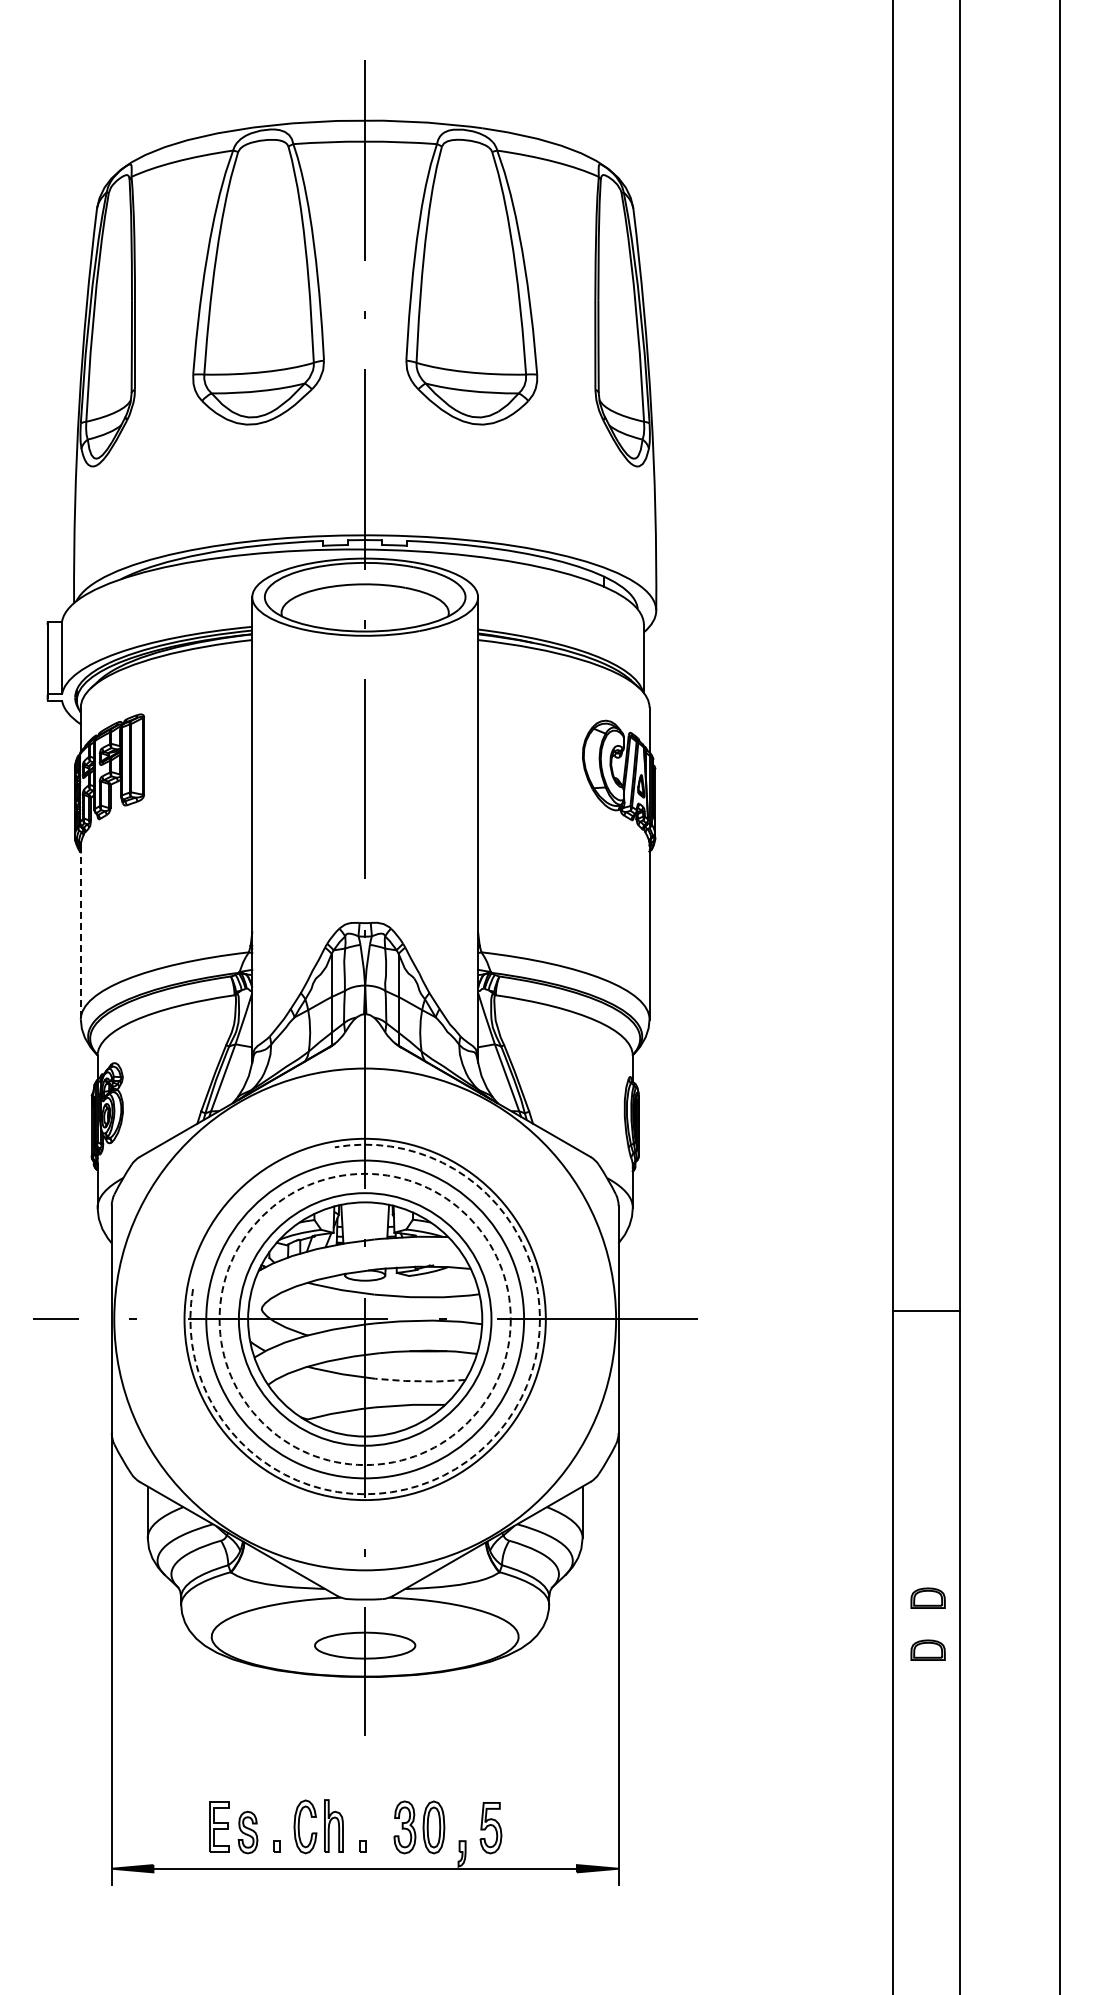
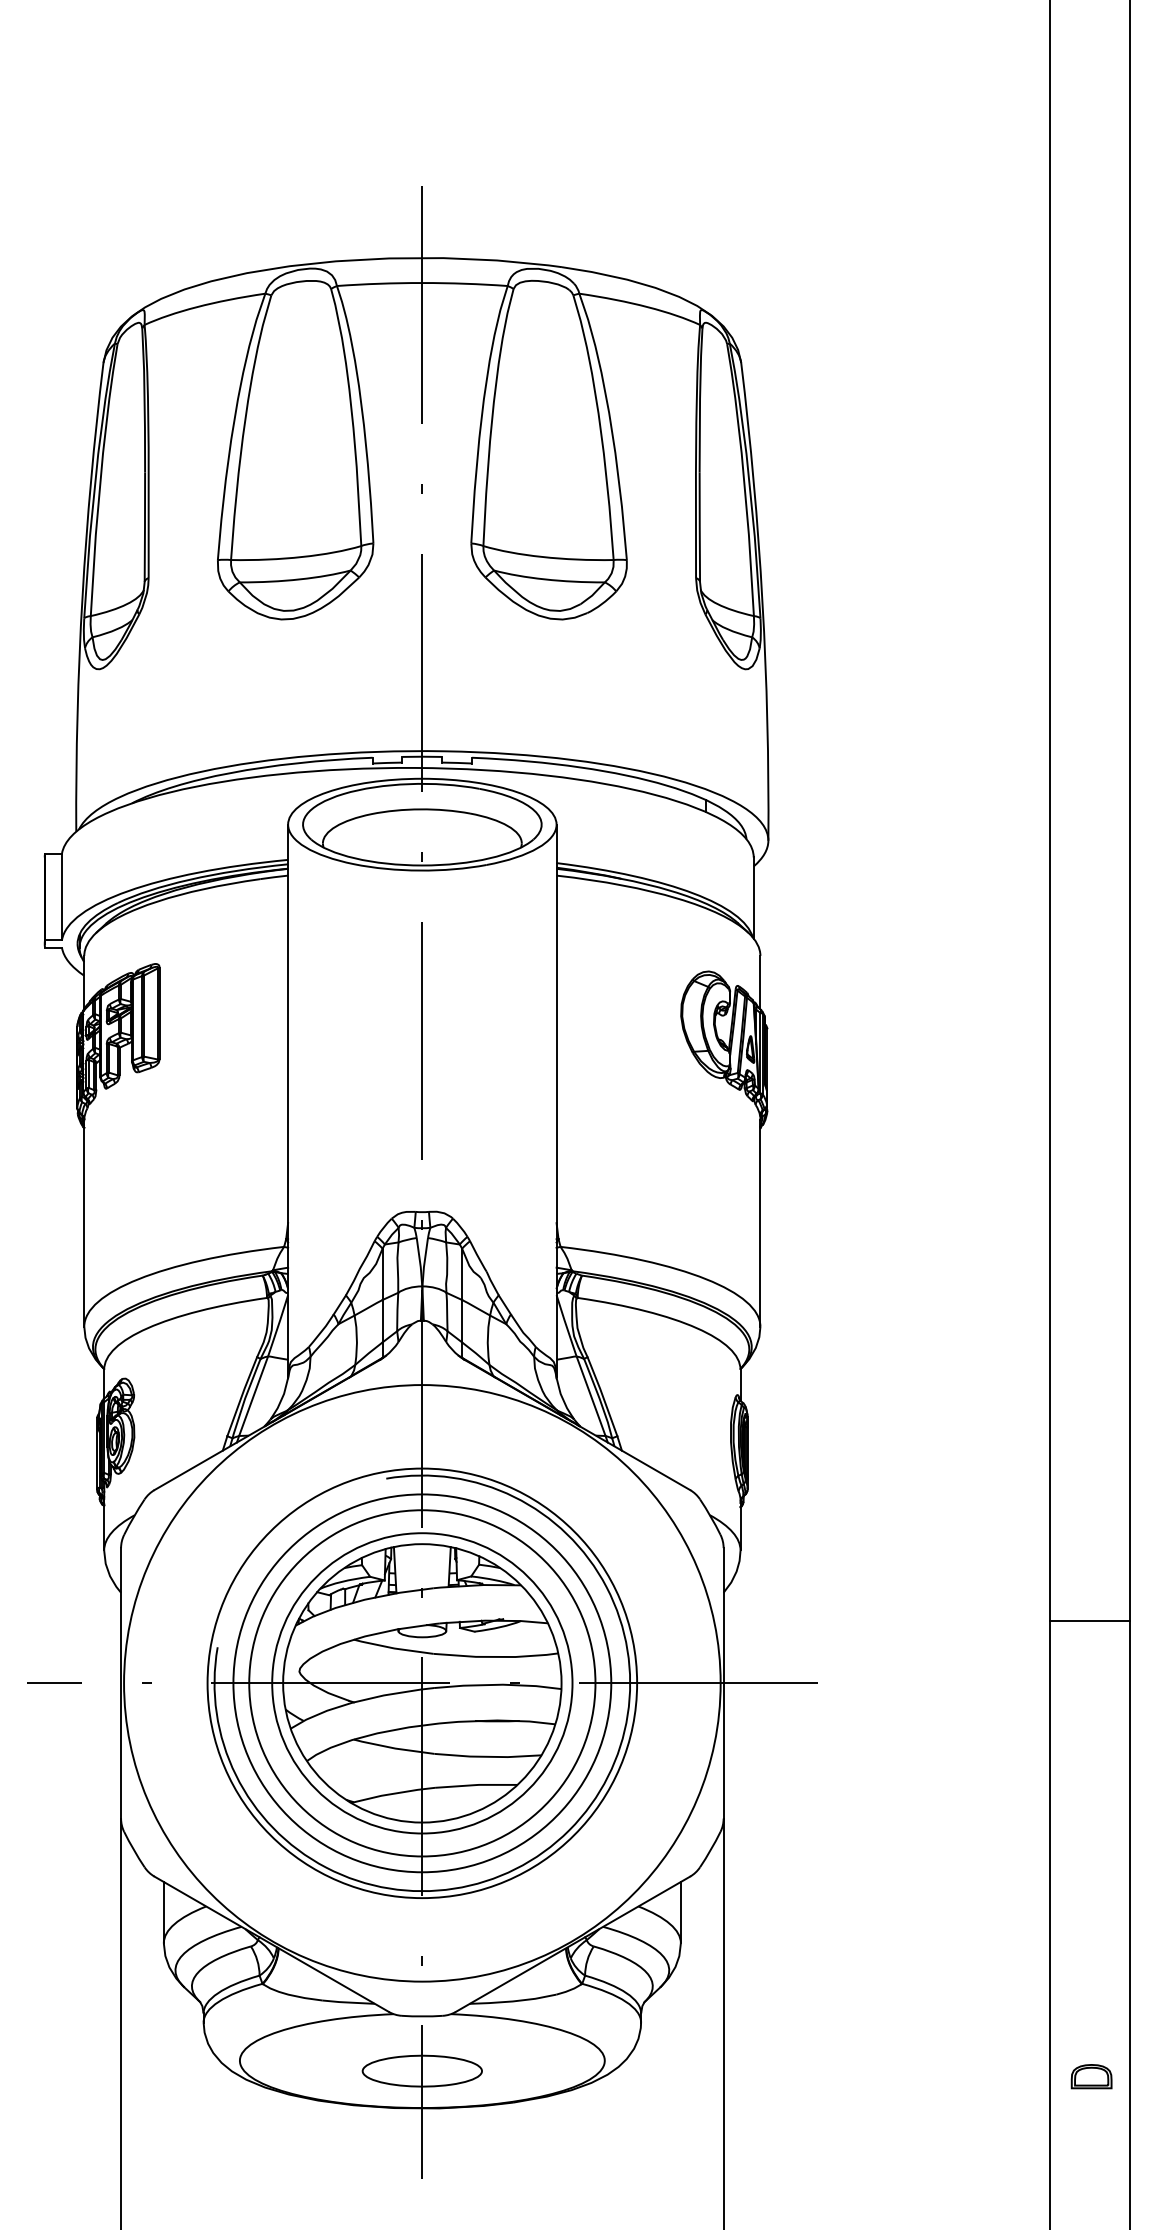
line: (80, 932) -> (83, 1223), dashed -> solid
line: (926, 1311) -> (1089, 1621), moved
circle: (364, 1319) -> (421, 1683), dashed -> solid
line: (420, 1381) -> (488, 1757), dashed -> solid
arc: (488, 1443) -> (568, 1830), dashed -> solid
part: (927, 1597) -> (1090, 2013), removed

